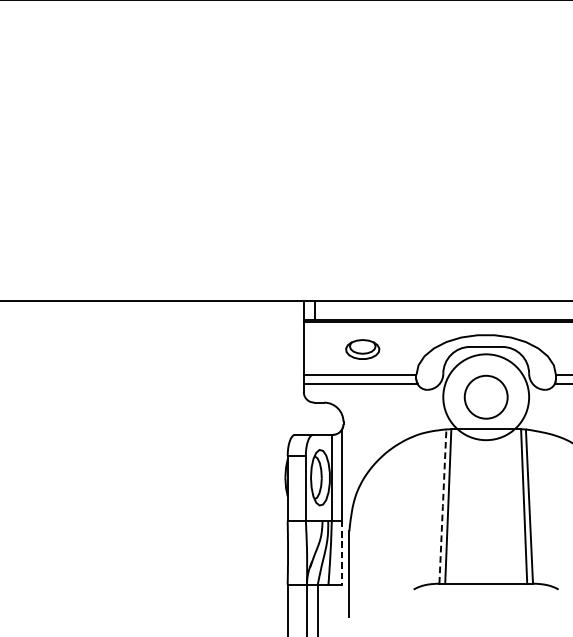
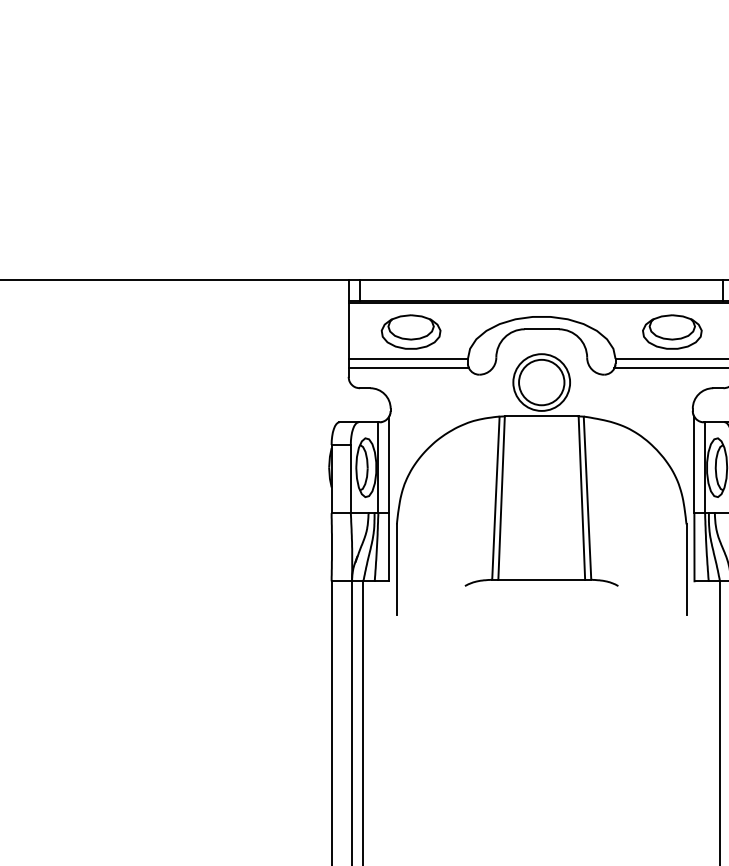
part: (362, 349) -> (410, 331), size x1.67
circle: (485, 397) -> (541, 382), size x0.62
line: (442, 506) -> (495, 498), dashed -> solid
line: (341, 553) -> (388, 547), dashed -> solid

